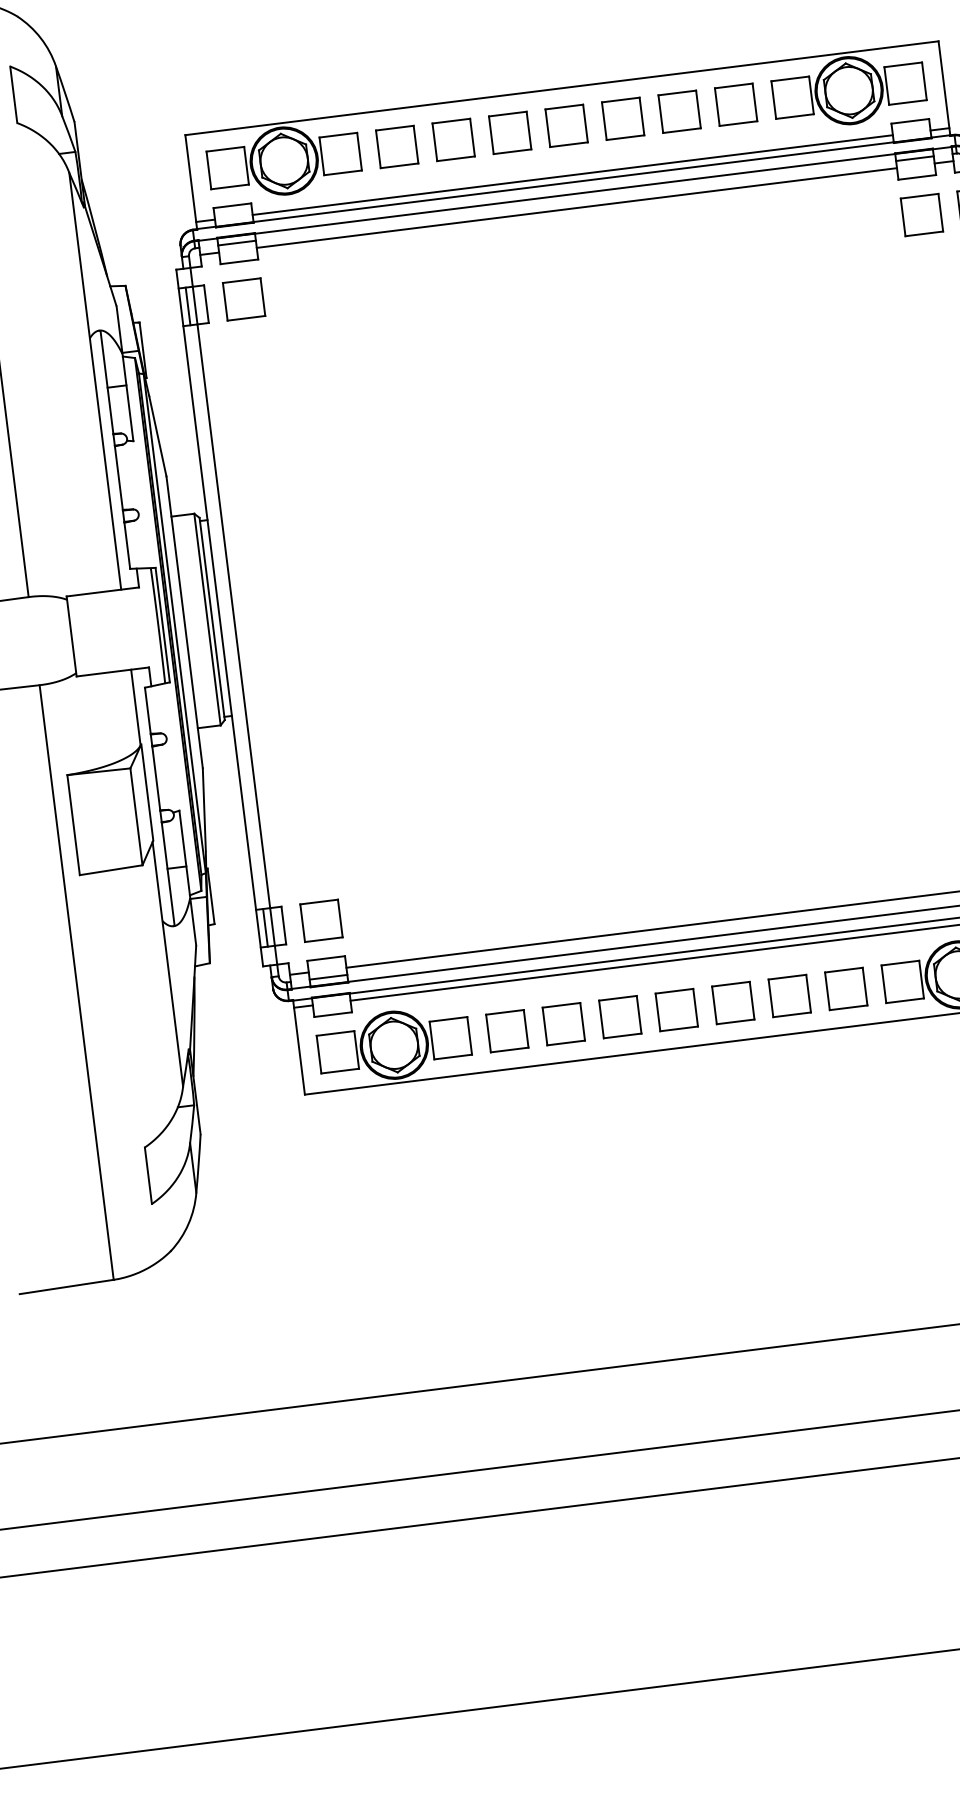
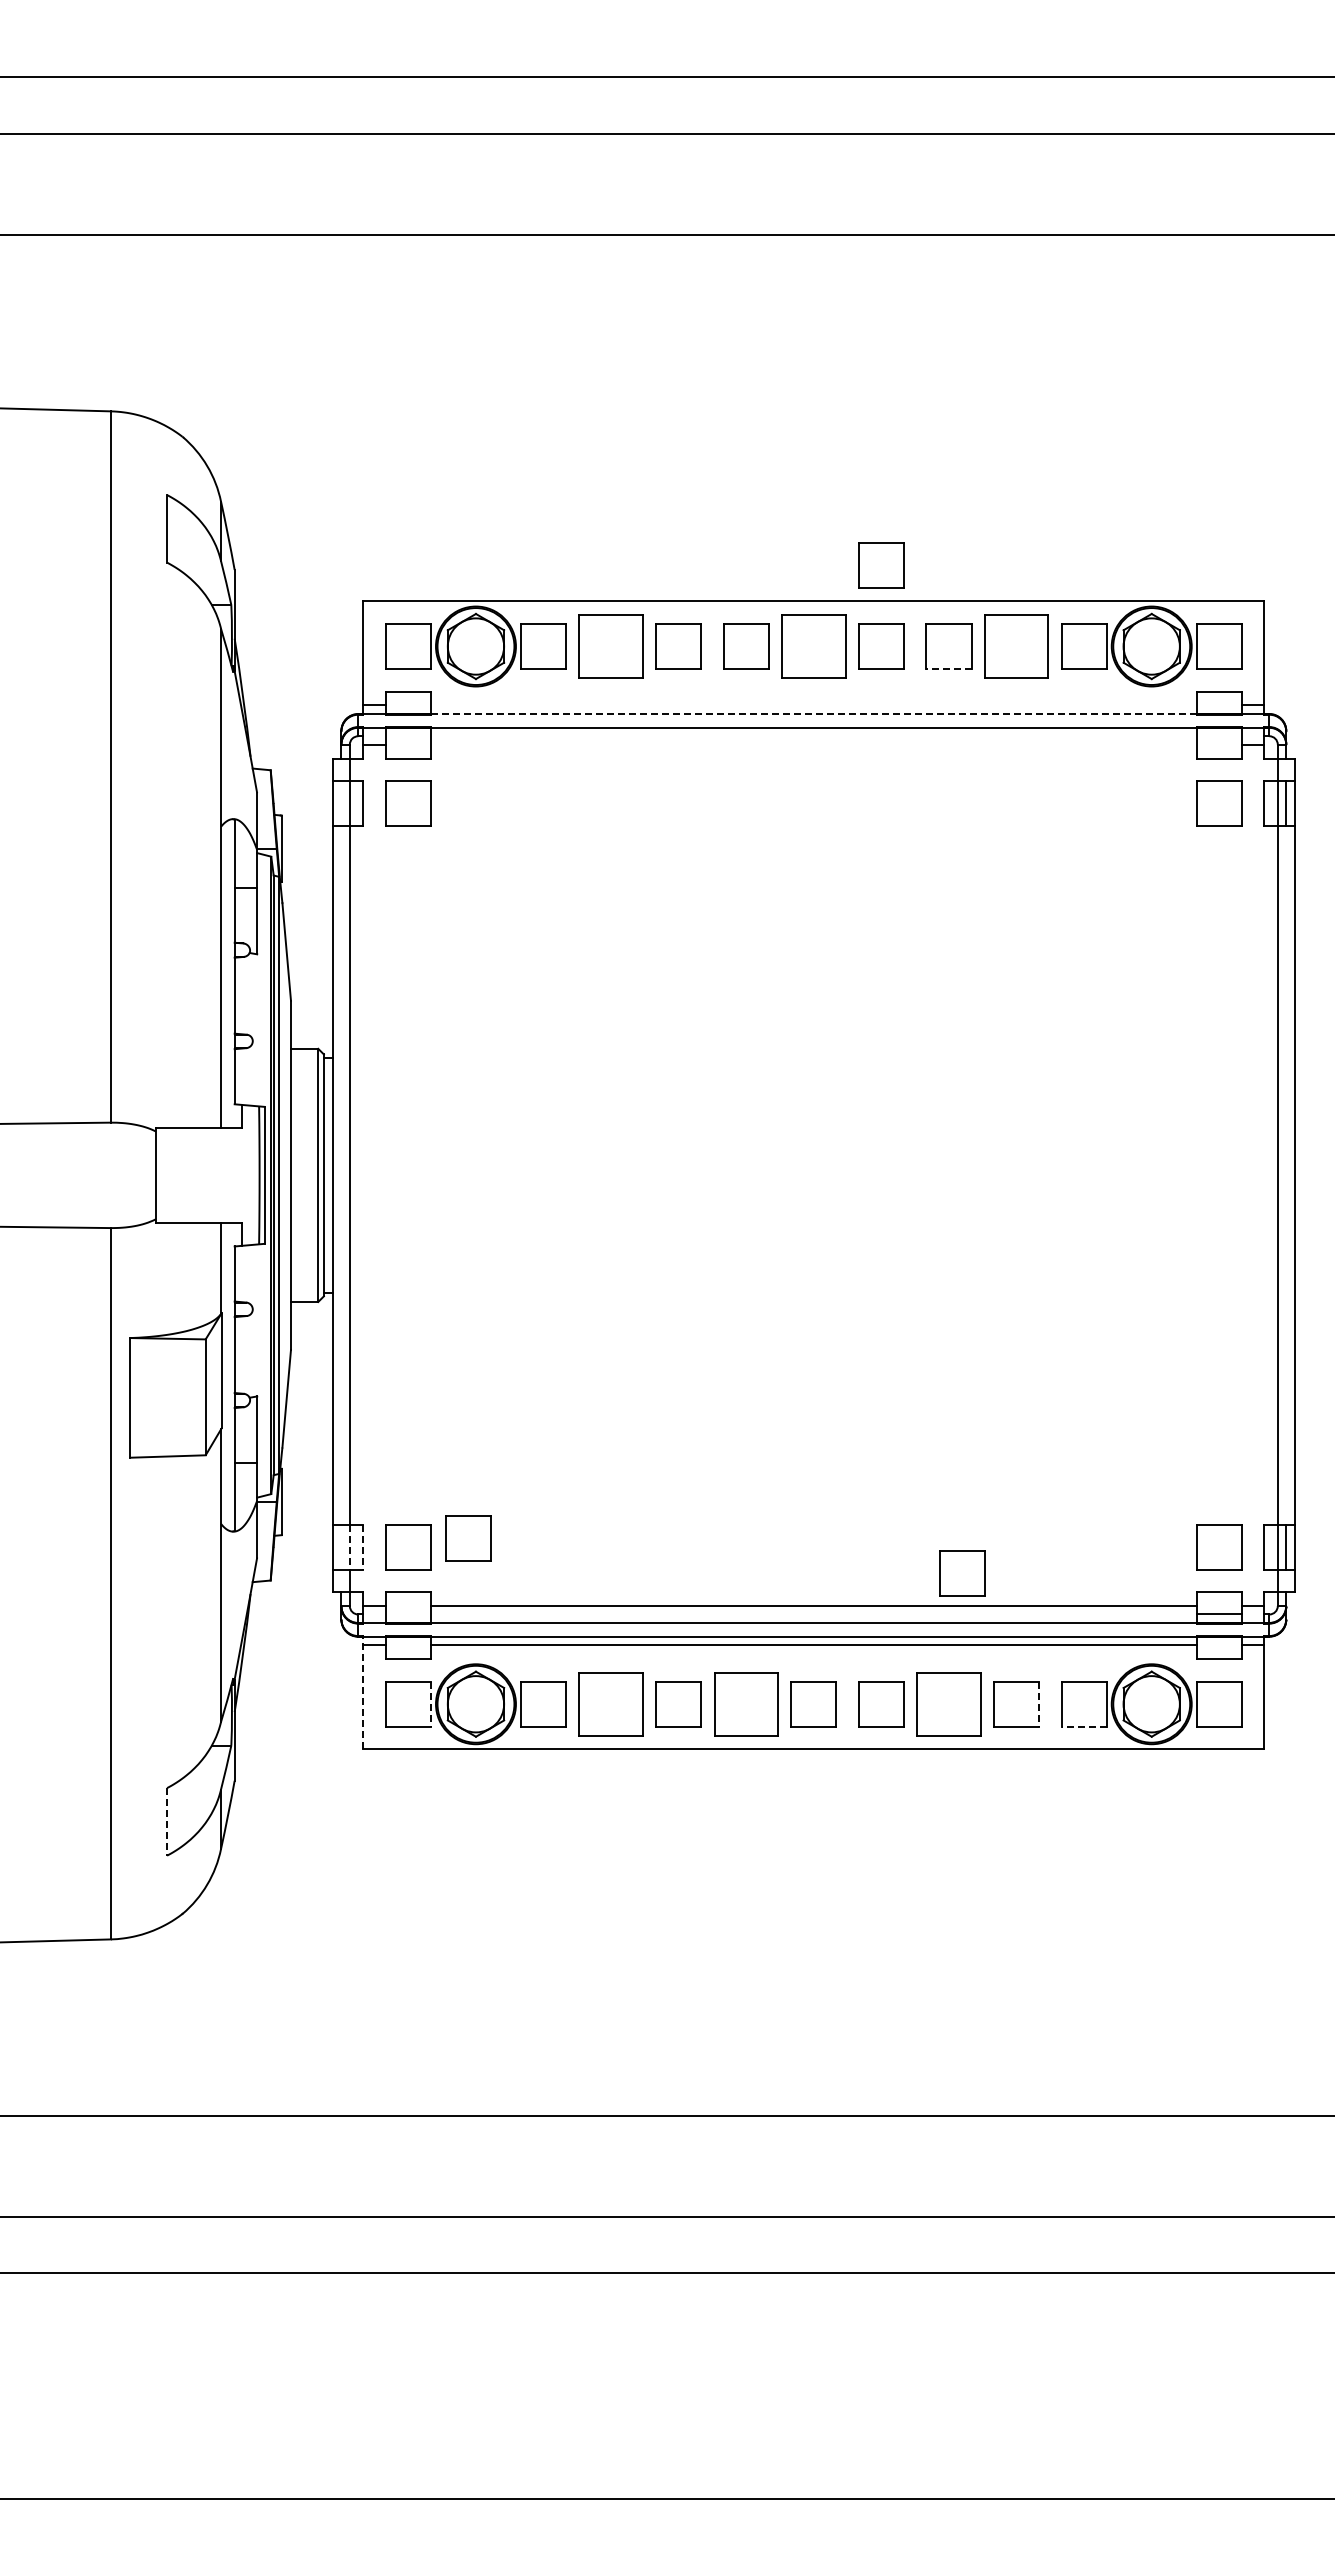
part: (614, 51) -> (881, 565), added
part: (736, 104) -> (1016, 646), size x1.4
part: (566, 125) -> (813, 646), size x1.4
line: (682, 130) -> (949, 669), solid -> dashed
part: (397, 146) -> (611, 646), size x1.4
line: (914, 158) -> (1218, 736), removed
line: (572, 175) -> (813, 705), removed
line: (573, 181) -> (813, 713), solid -> dashed
line: (576, 207) -> (813, 744), removed
line: (236, 243) -> (407, 736), removed
line: (188, 306) -> (341, 803), removed
part: (787, 885) -> (962, 1573), added
part: (370, 907) -> (468, 1538), added
line: (284, 925) -> (363, 1547), solid -> dashed
line: (265, 927) -> (341, 1546), removed
line: (272, 927) -> (349, 1547), solid -> dashed
line: (327, 977) -> (407, 1614), removed
line: (865, 986) -> (1039, 1704), solid -> dashed
part: (789, 996) -> (948, 1704), size x1.4
line: (905, 1000) -> (1084, 1726), solid -> dashed
part: (620, 1017) -> (746, 1704), size x1.4
part: (507, 1031) -> (611, 1704), size x1.4
line: (299, 1047) -> (363, 1692), solid -> dashed
line: (356, 1050) -> (430, 1704), solid -> dashed
line: (148, 1175) -> (167, 1821), solid -> dashed

